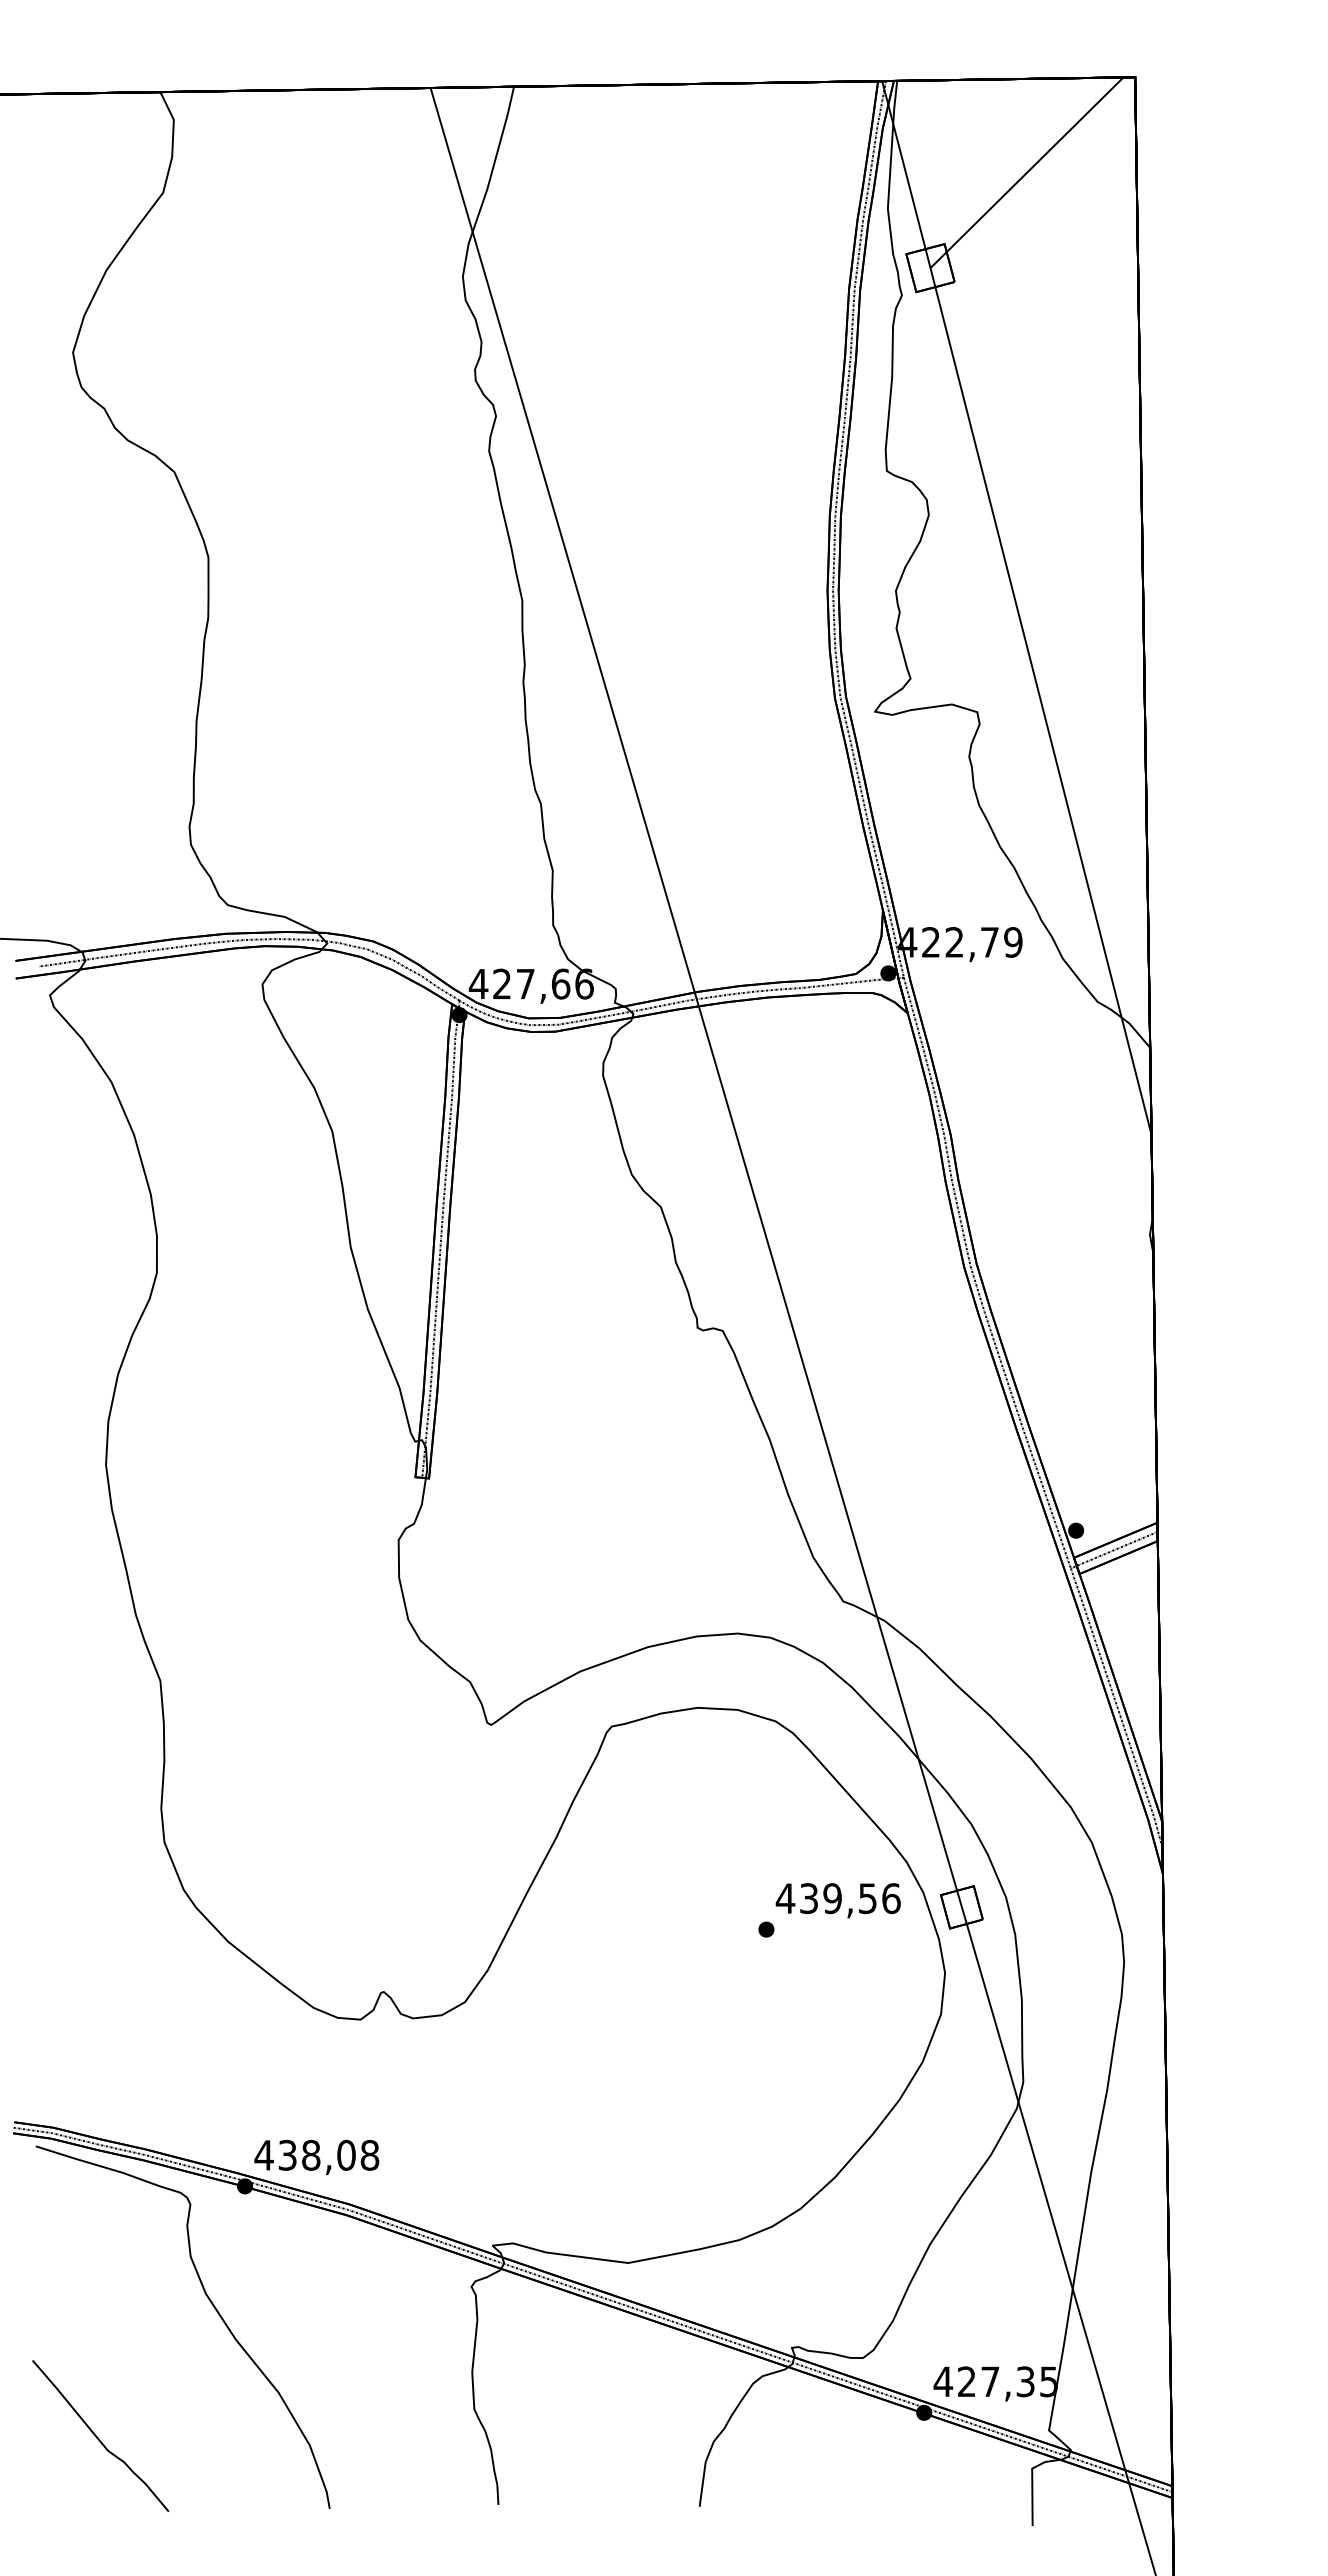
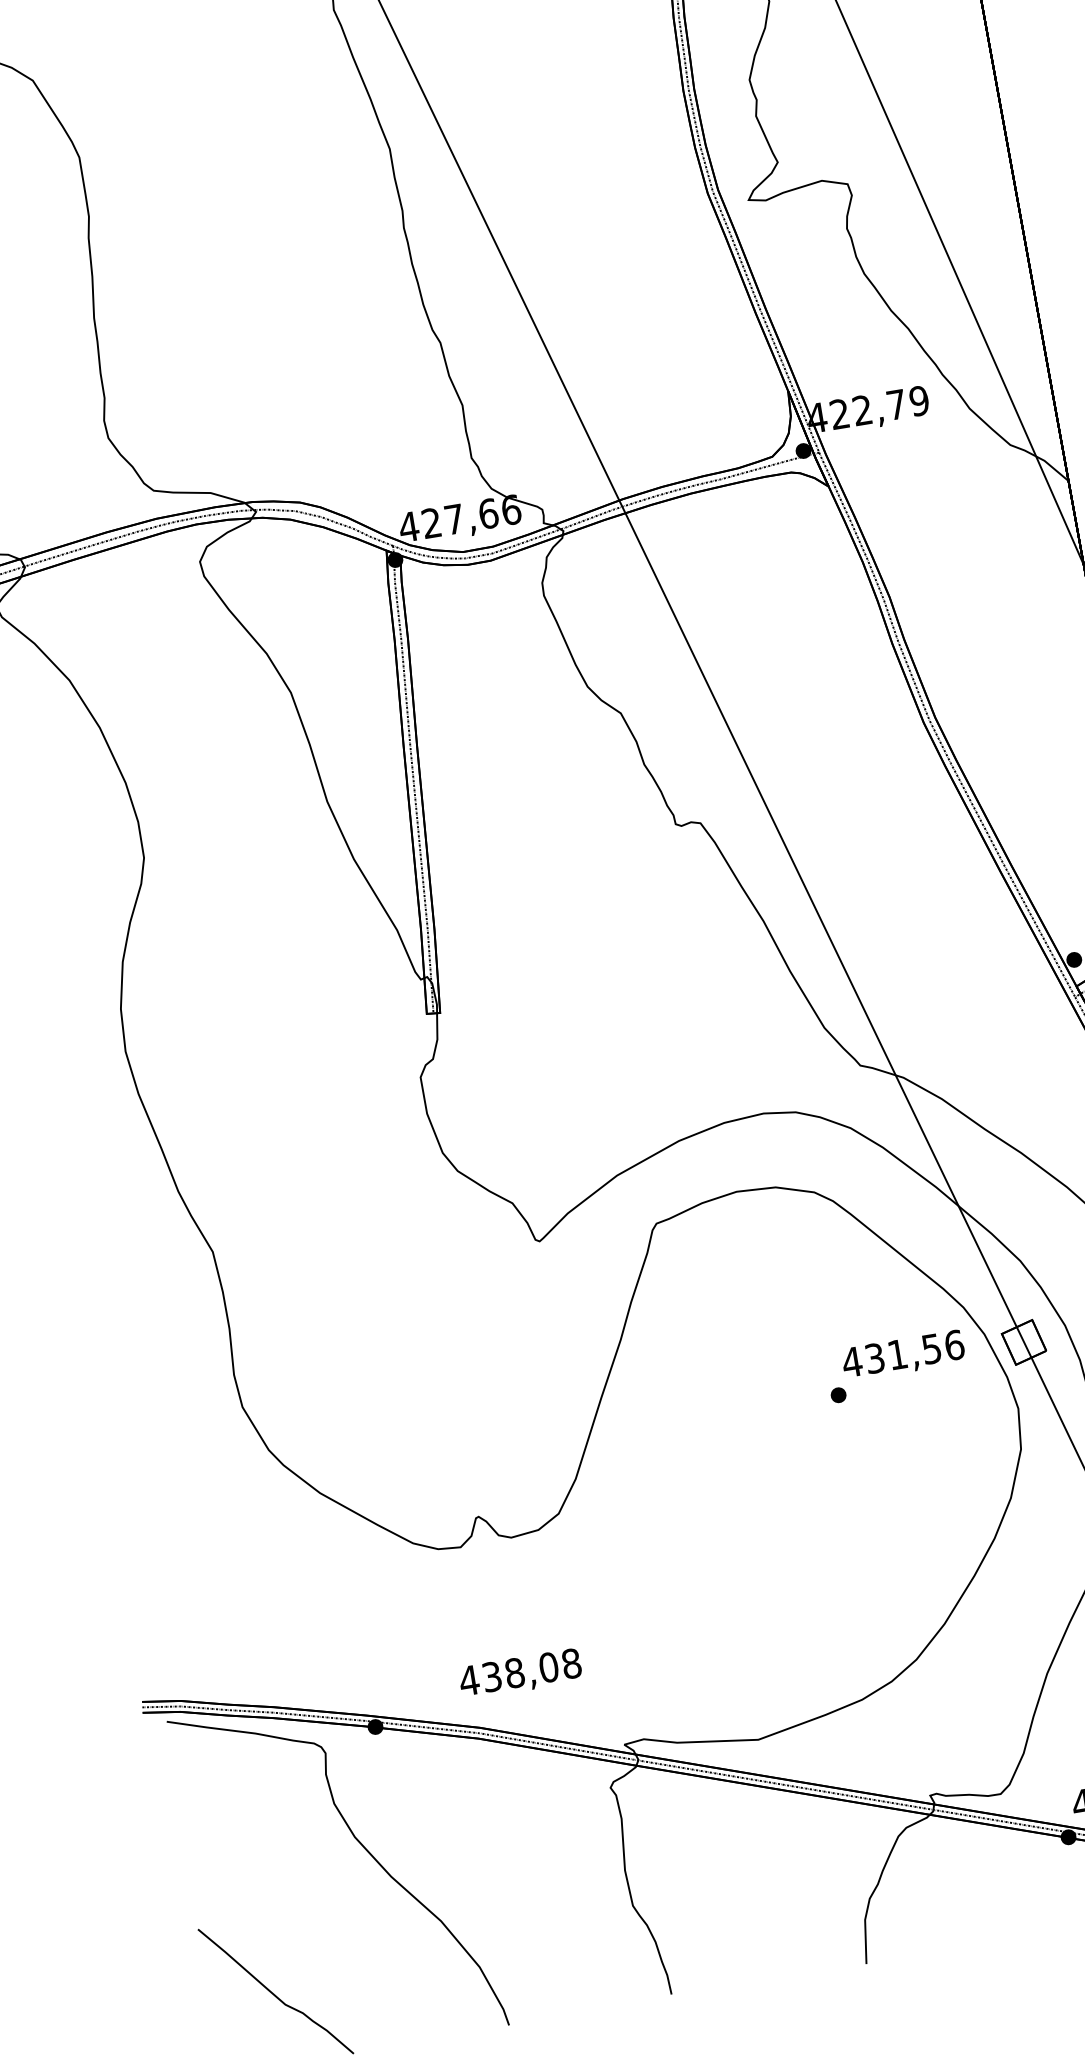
text: (832, 1898) -> (897, 1354), 439,56 -> 431,56
text: (316, 2157) -> (520, 1674), moved

